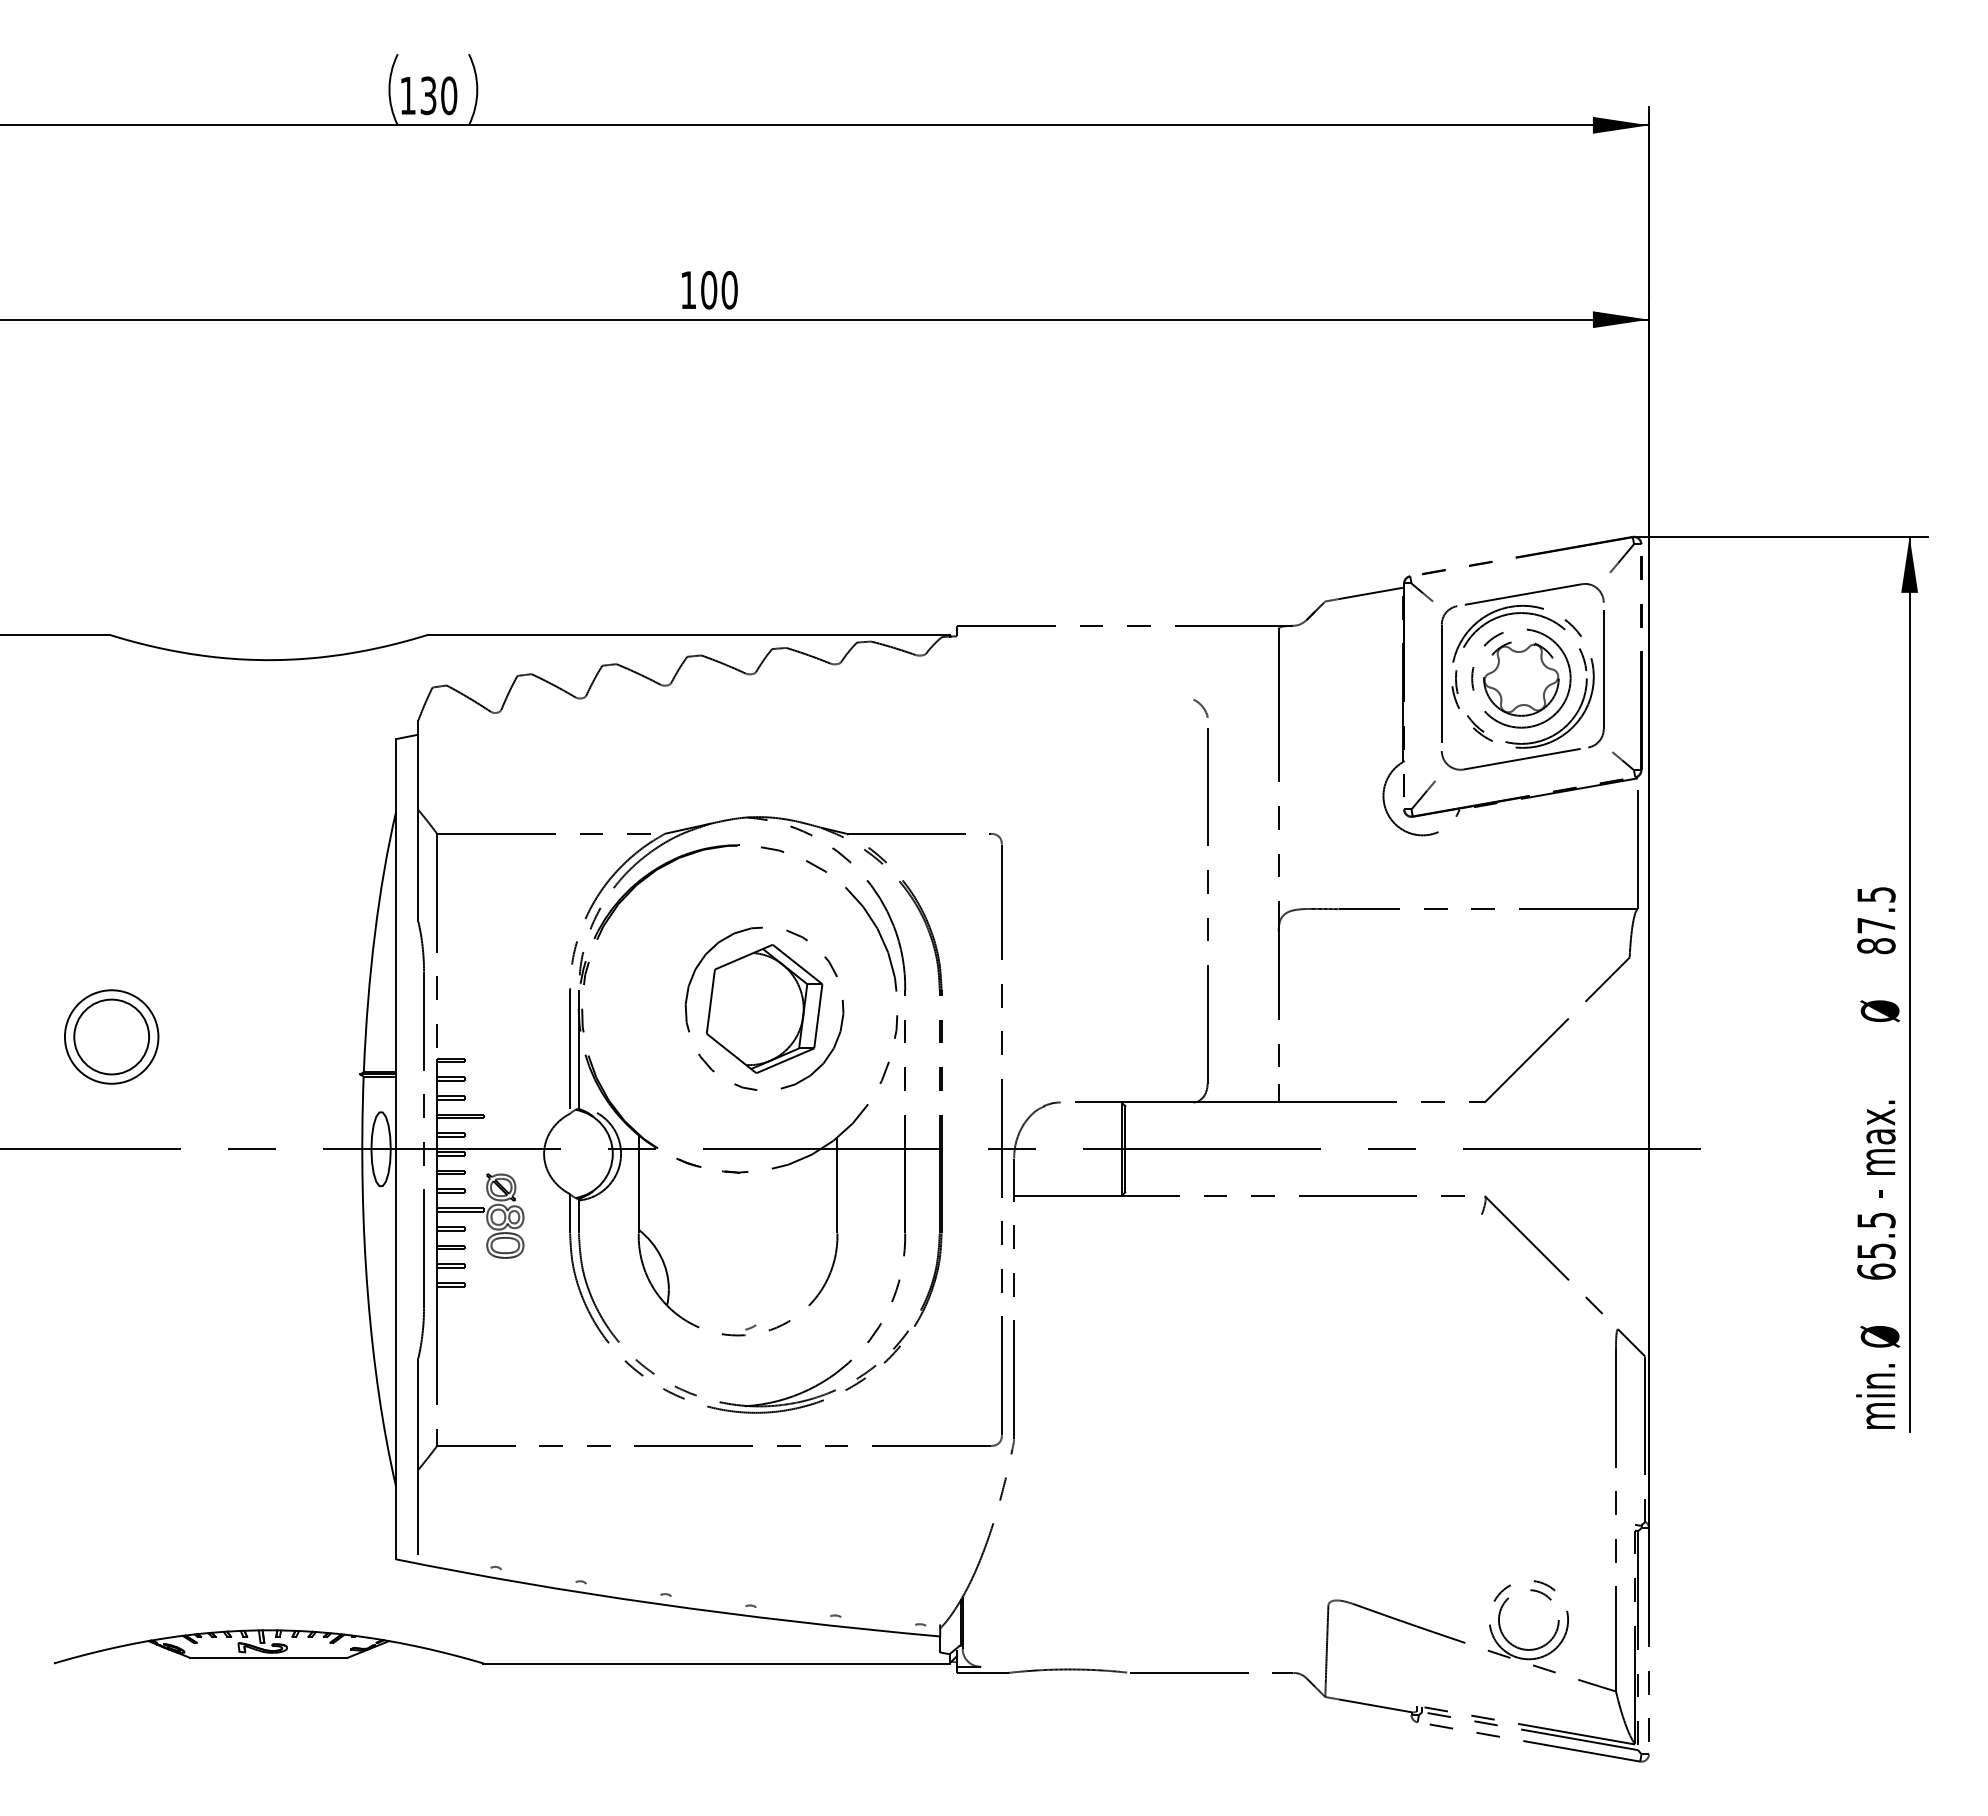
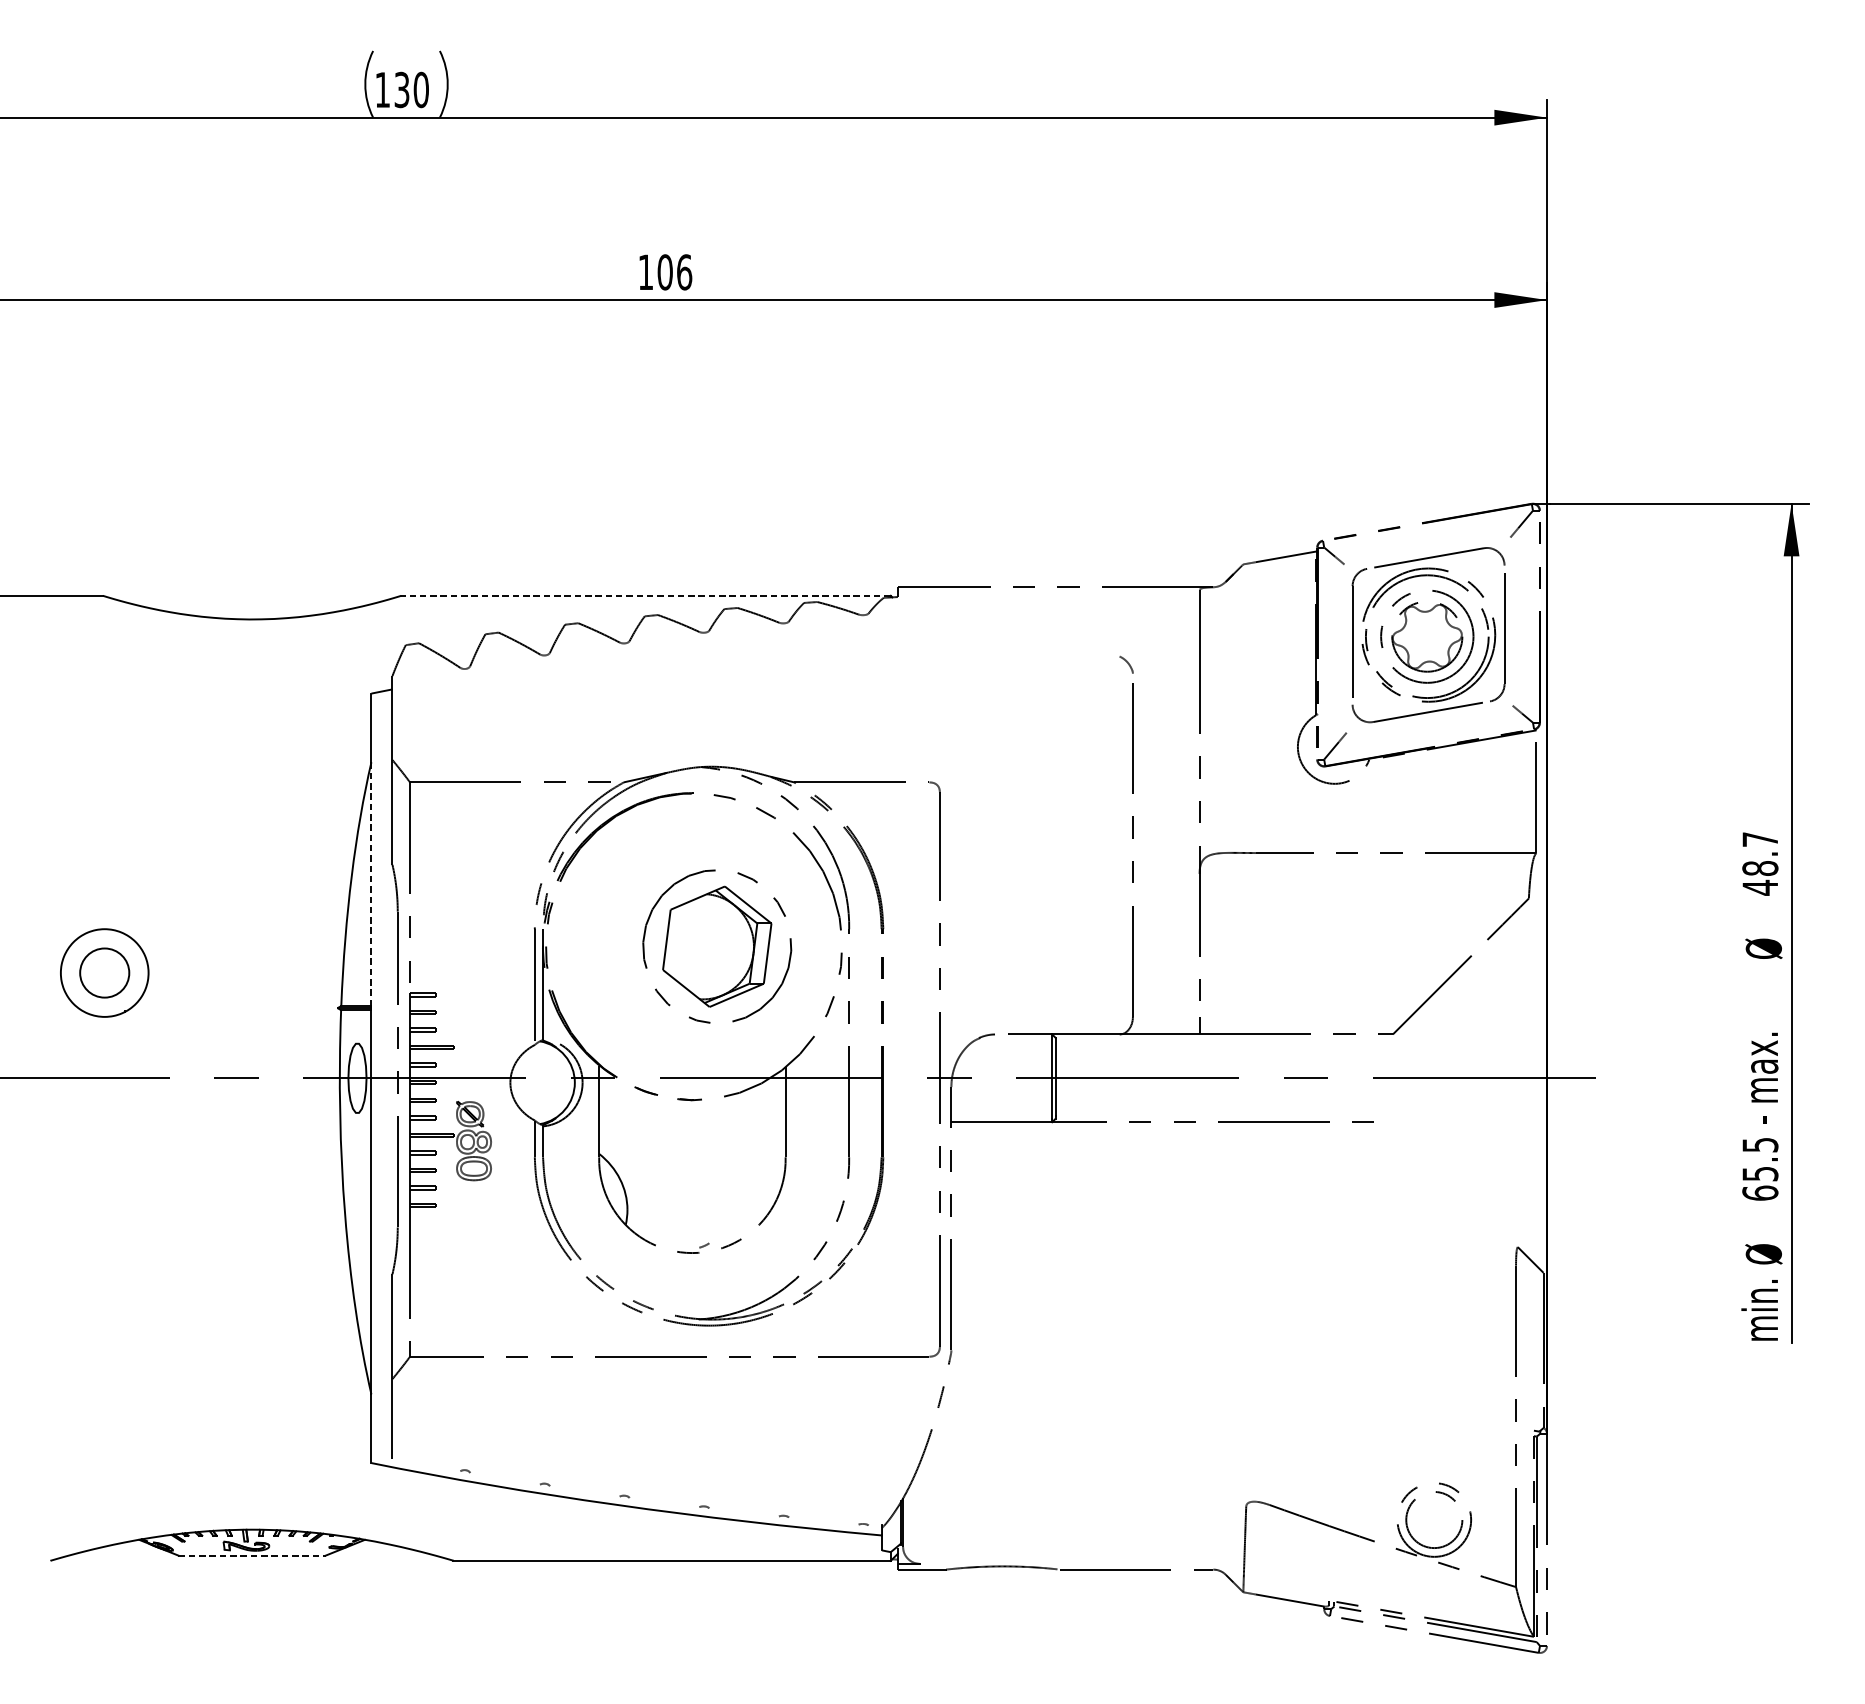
text: (729, 289) -> (684, 271), 100 -> 106
line: (688, 634) -> (645, 595), solid -> dashed
text: (1876, 920) -> (1760, 863), 87.5 -> 48.7
line: (395, 942) -> (370, 884), solid -> dashed
circle: (111, 1036) -> (104, 972), size x0.7
part: (1541, 1254) -> (1446, 1177), removed
line: (268, 1657) -> (251, 1555), solid -> dashed

